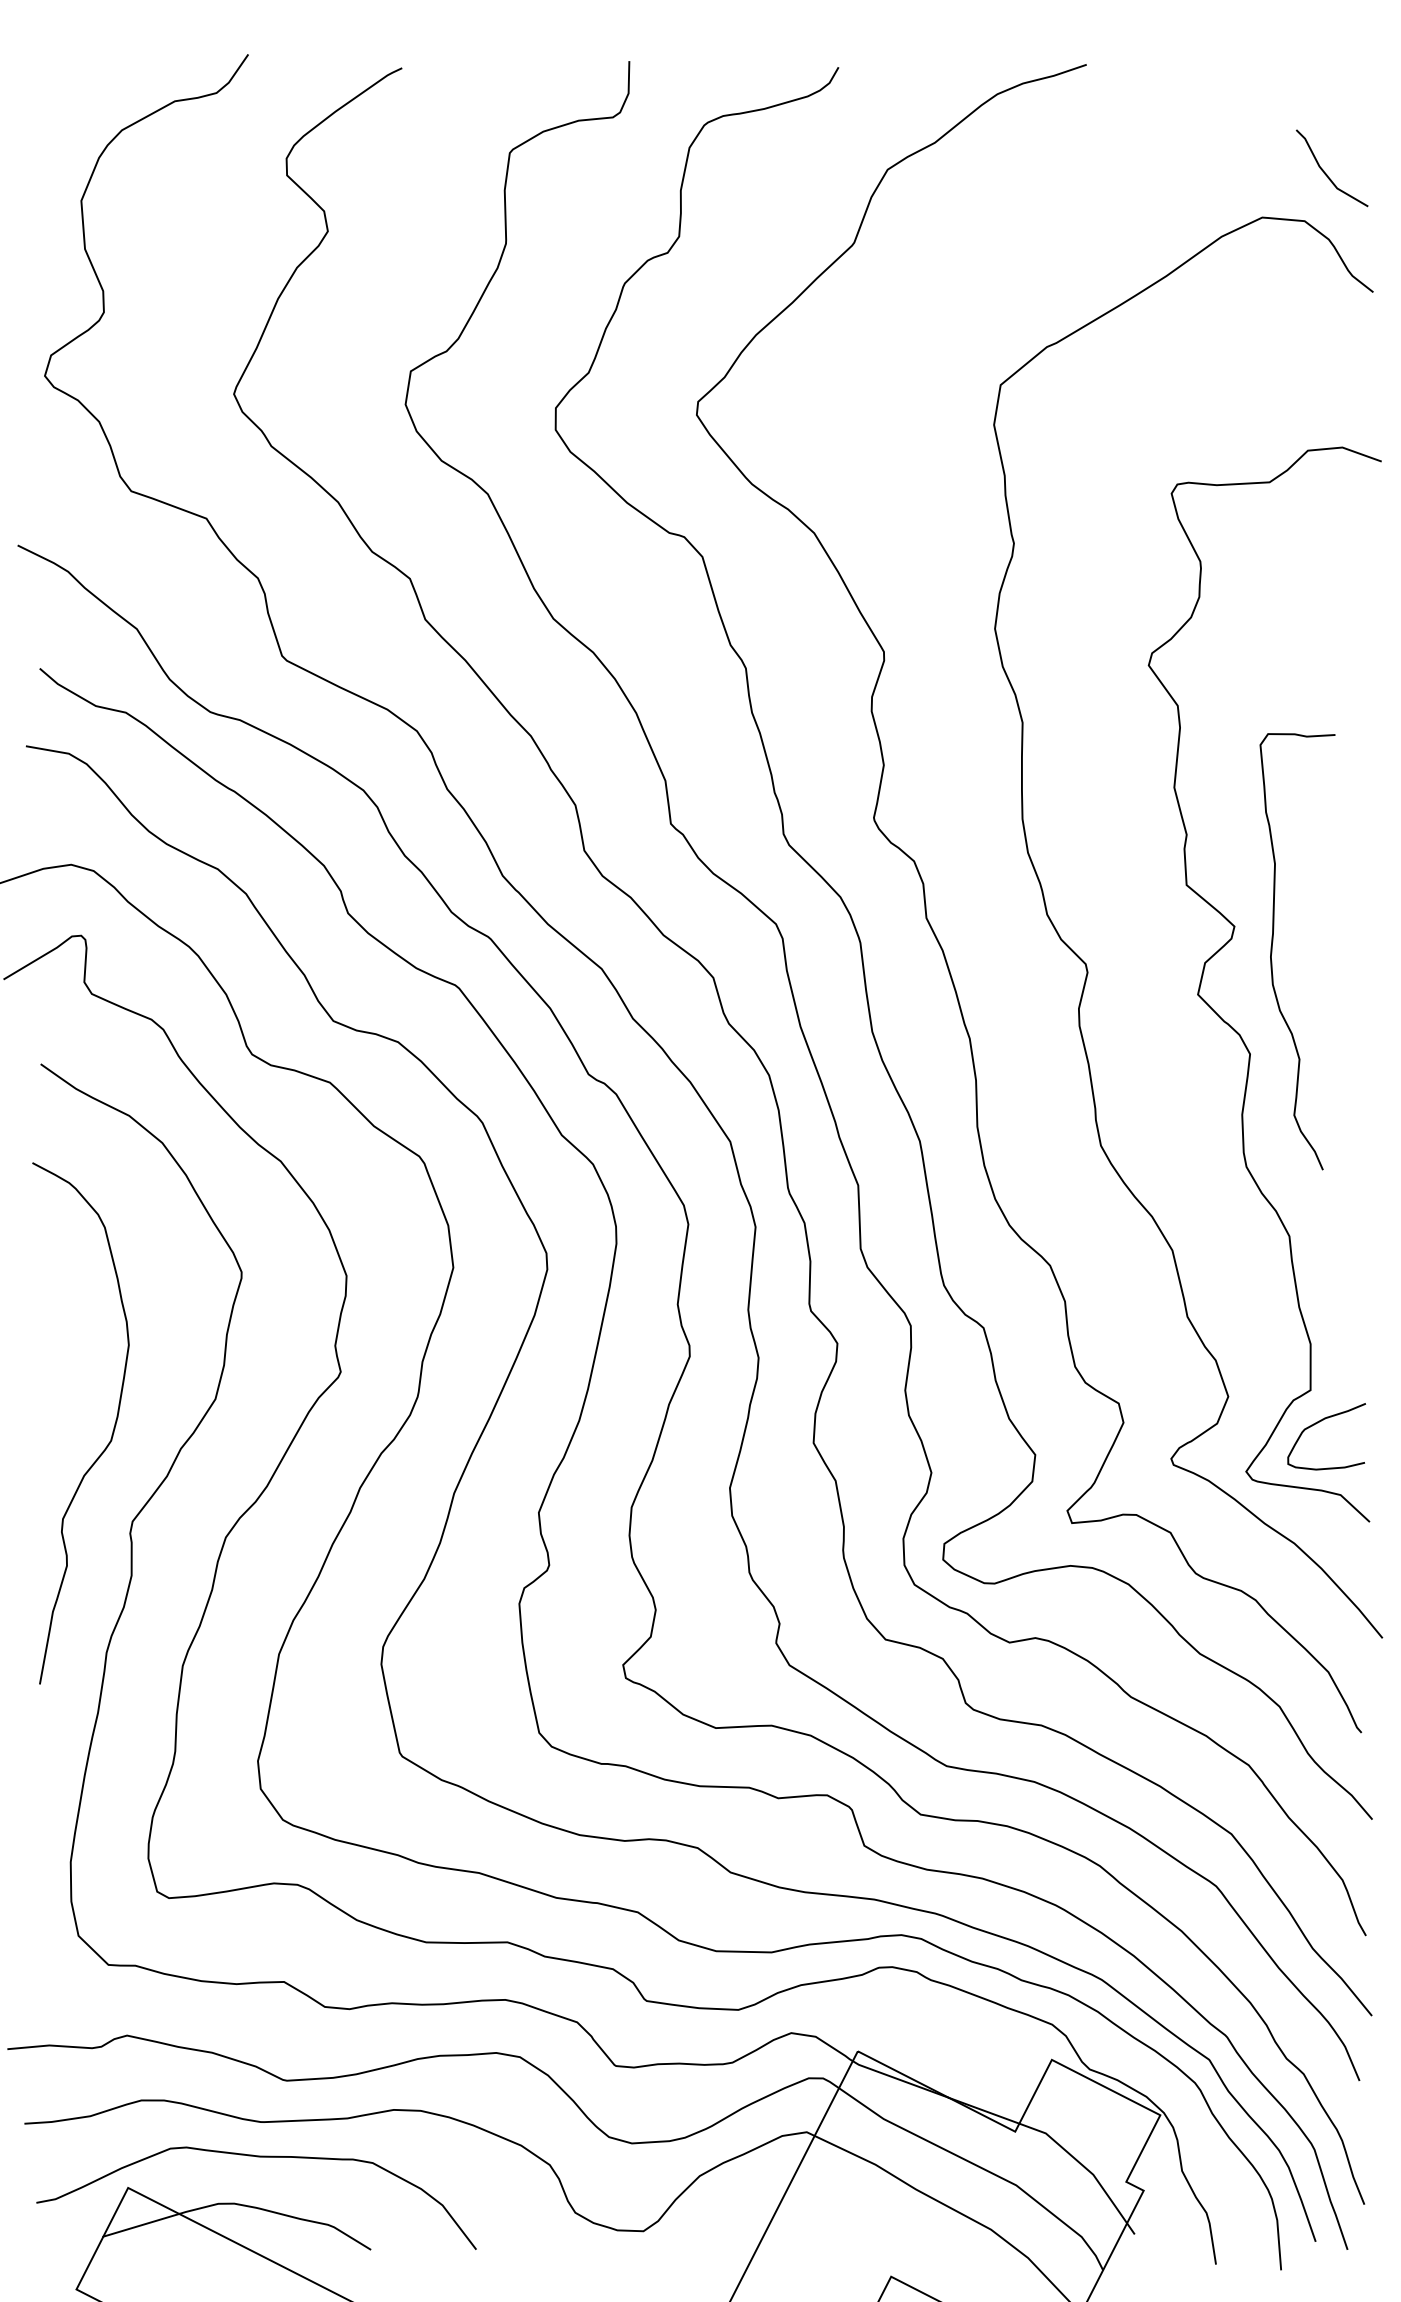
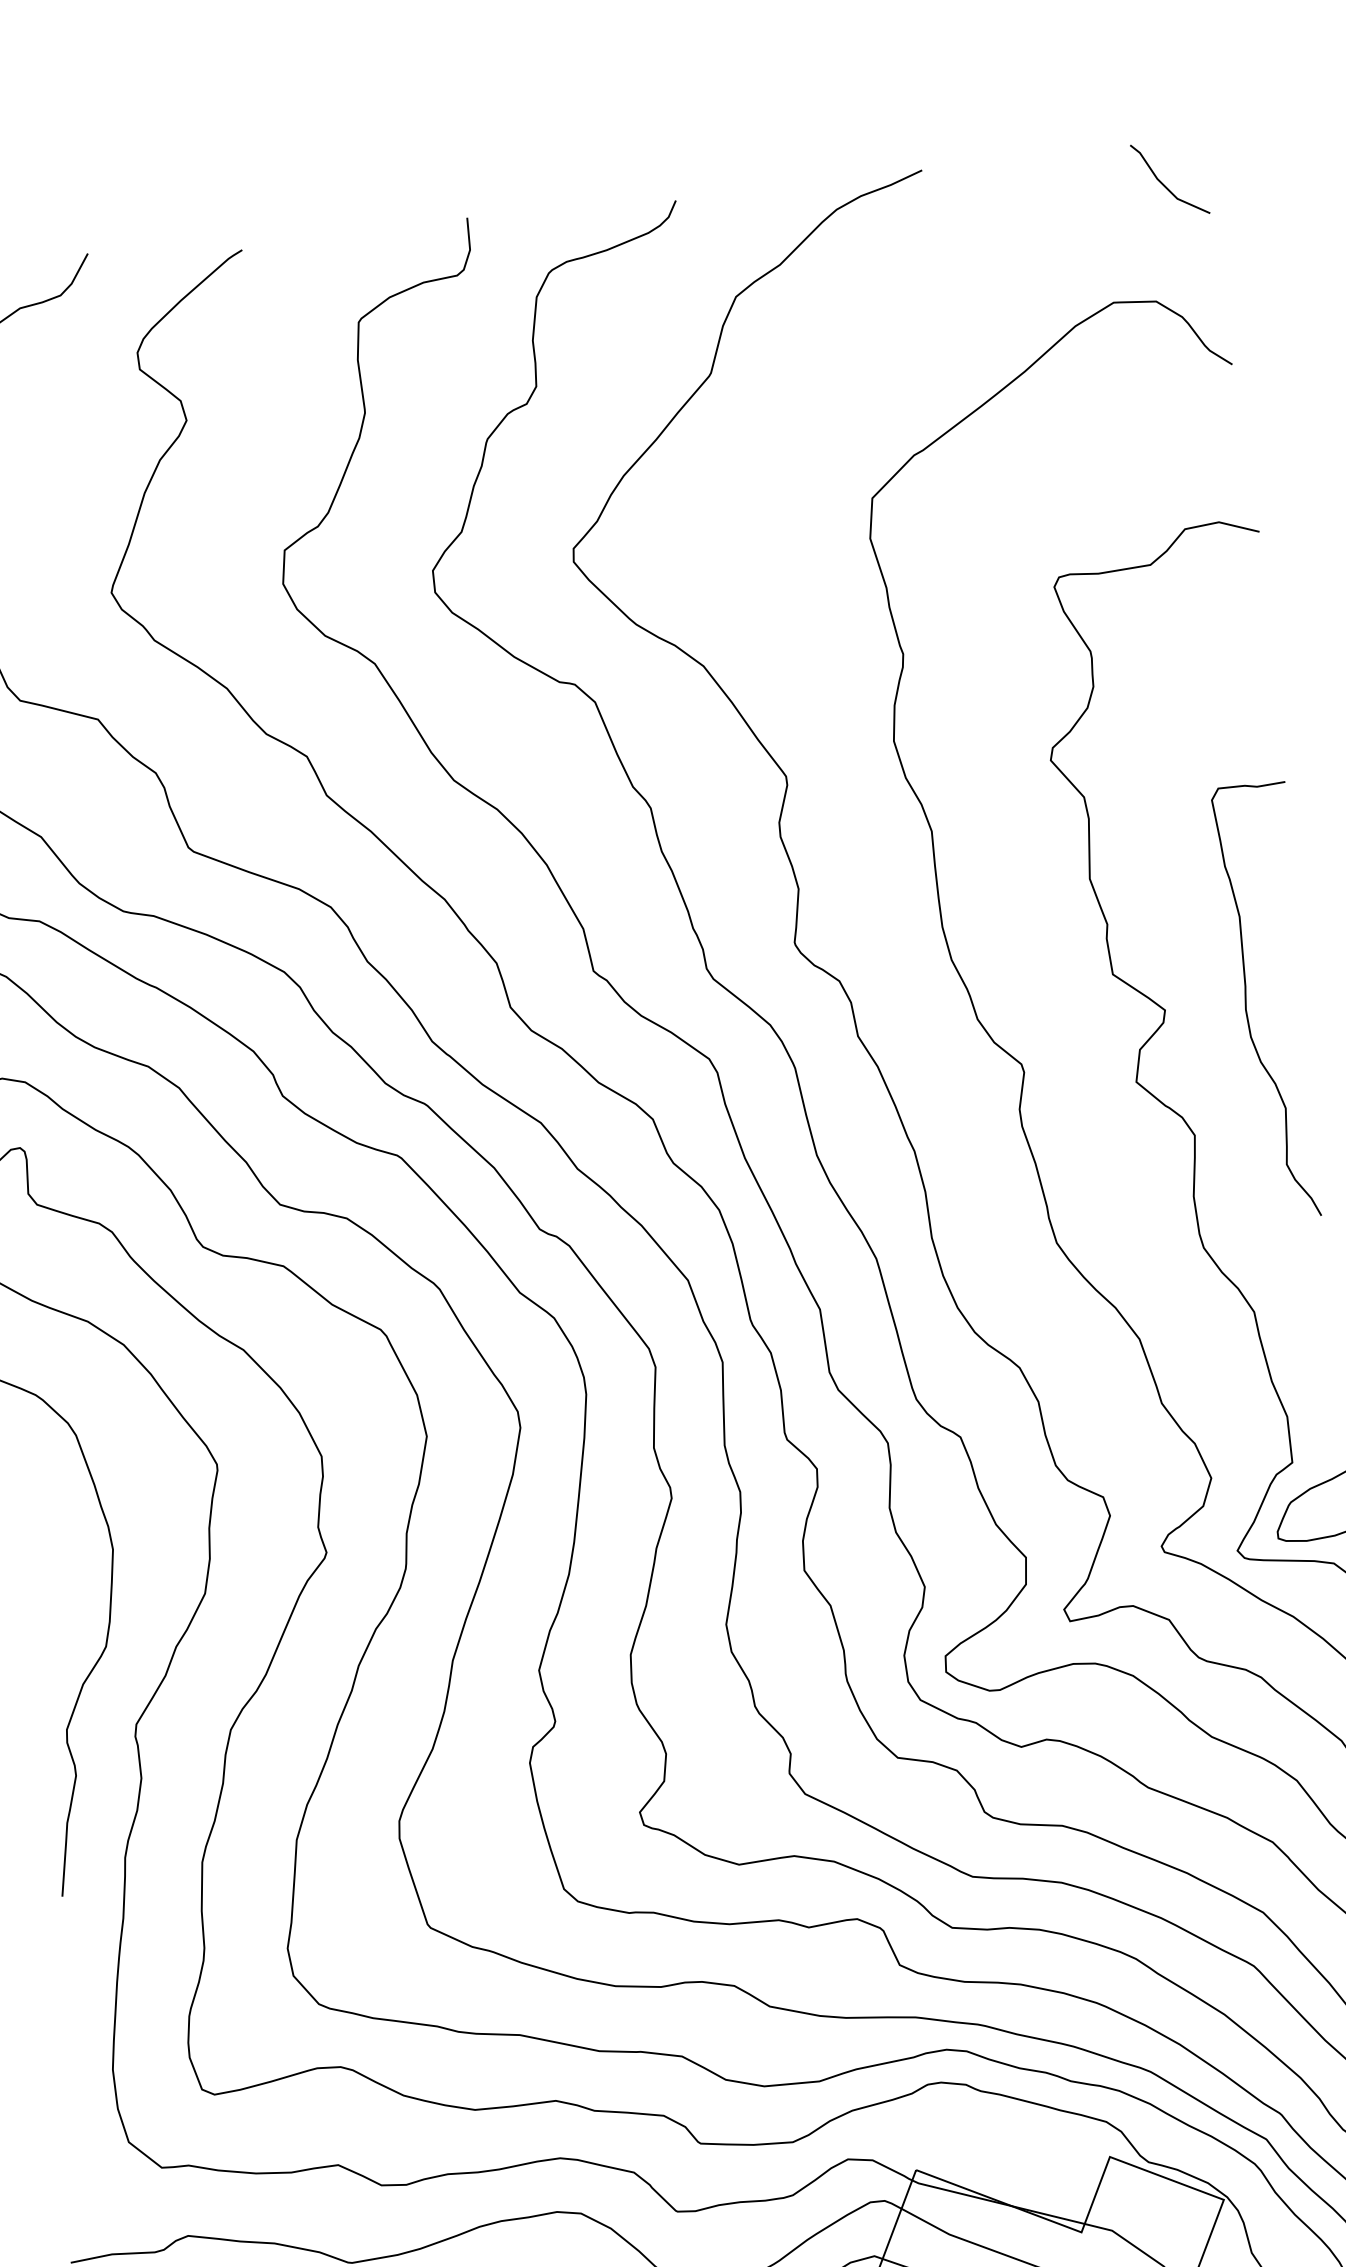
line: (1326, 173) -> (1165, 185), moved
curve: (1272, 951) -> (1246, 1004), moved

